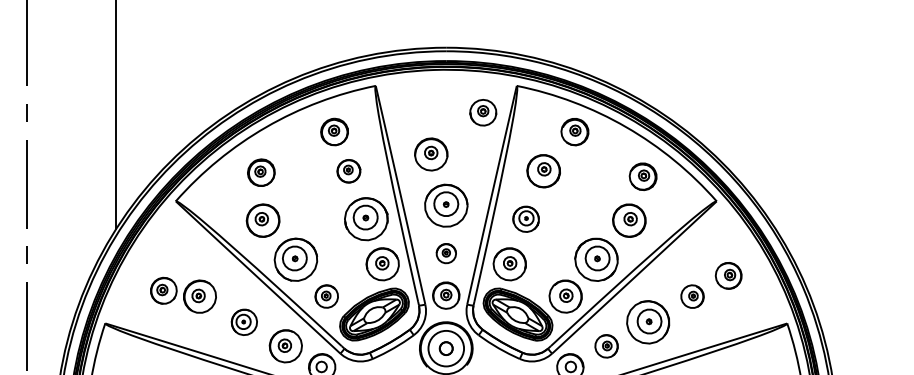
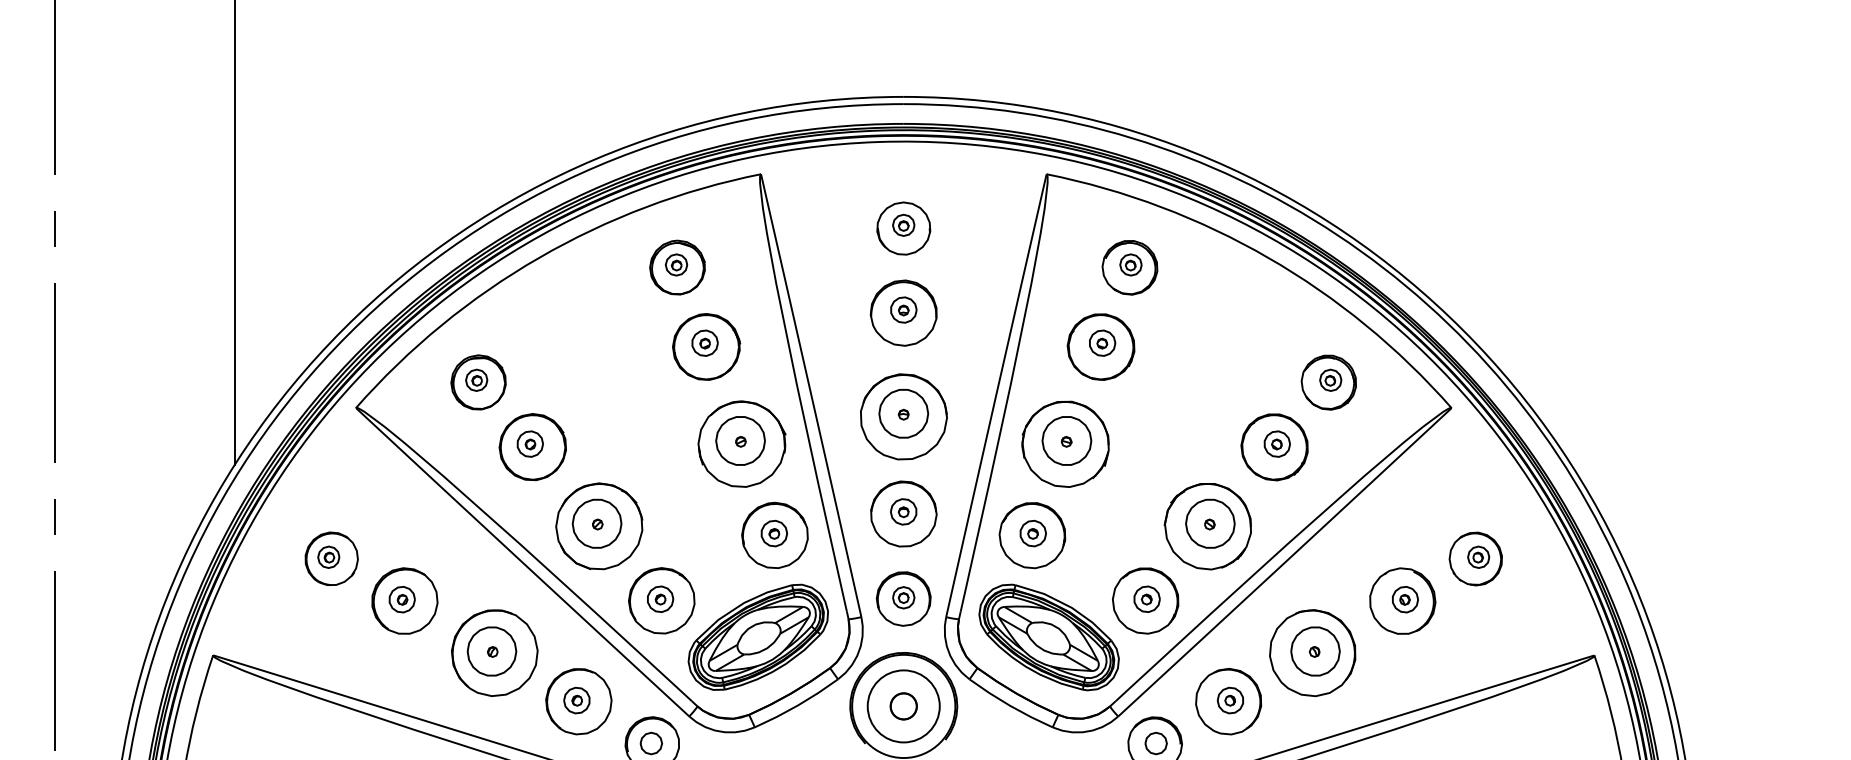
part: (483, 112) -> (904, 228), moved
part: (574, 132) -> (1129, 268), moved
part: (431, 154) -> (904, 313), moved
part: (348, 171) -> (705, 347), size x1.43
part: (261, 172) -> (478, 382), moved
part: (642, 176) -> (1327, 382), moved
part: (525, 219) -> (1064, 444), size x1.67
part: (446, 253) -> (904, 513), size x1.67
part: (163, 290) -> (331, 558), moved
part: (326, 296) -> (661, 600), size x1.43
part: (692, 296) -> (1402, 600), size x1.43
part: (244, 322) -> (495, 653), size x1.67
part: (606, 346) -> (1228, 702), size x1.43

